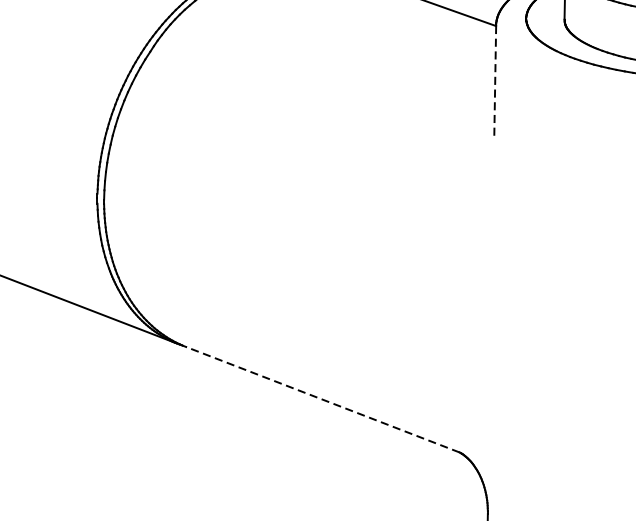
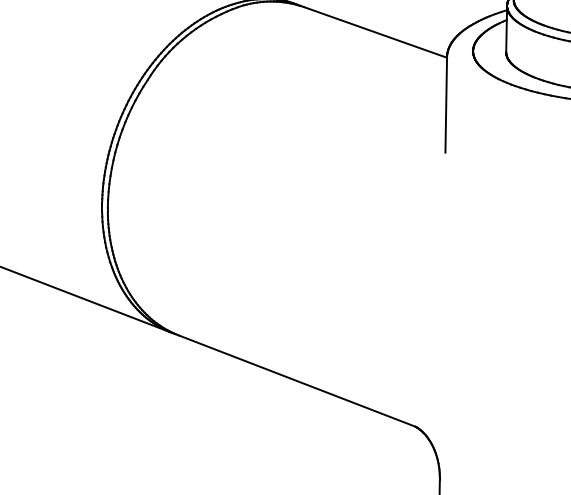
line: (495, 80) -> (446, 104), dashed -> solid
line: (323, 400) -> (297, 381), dashed -> solid

